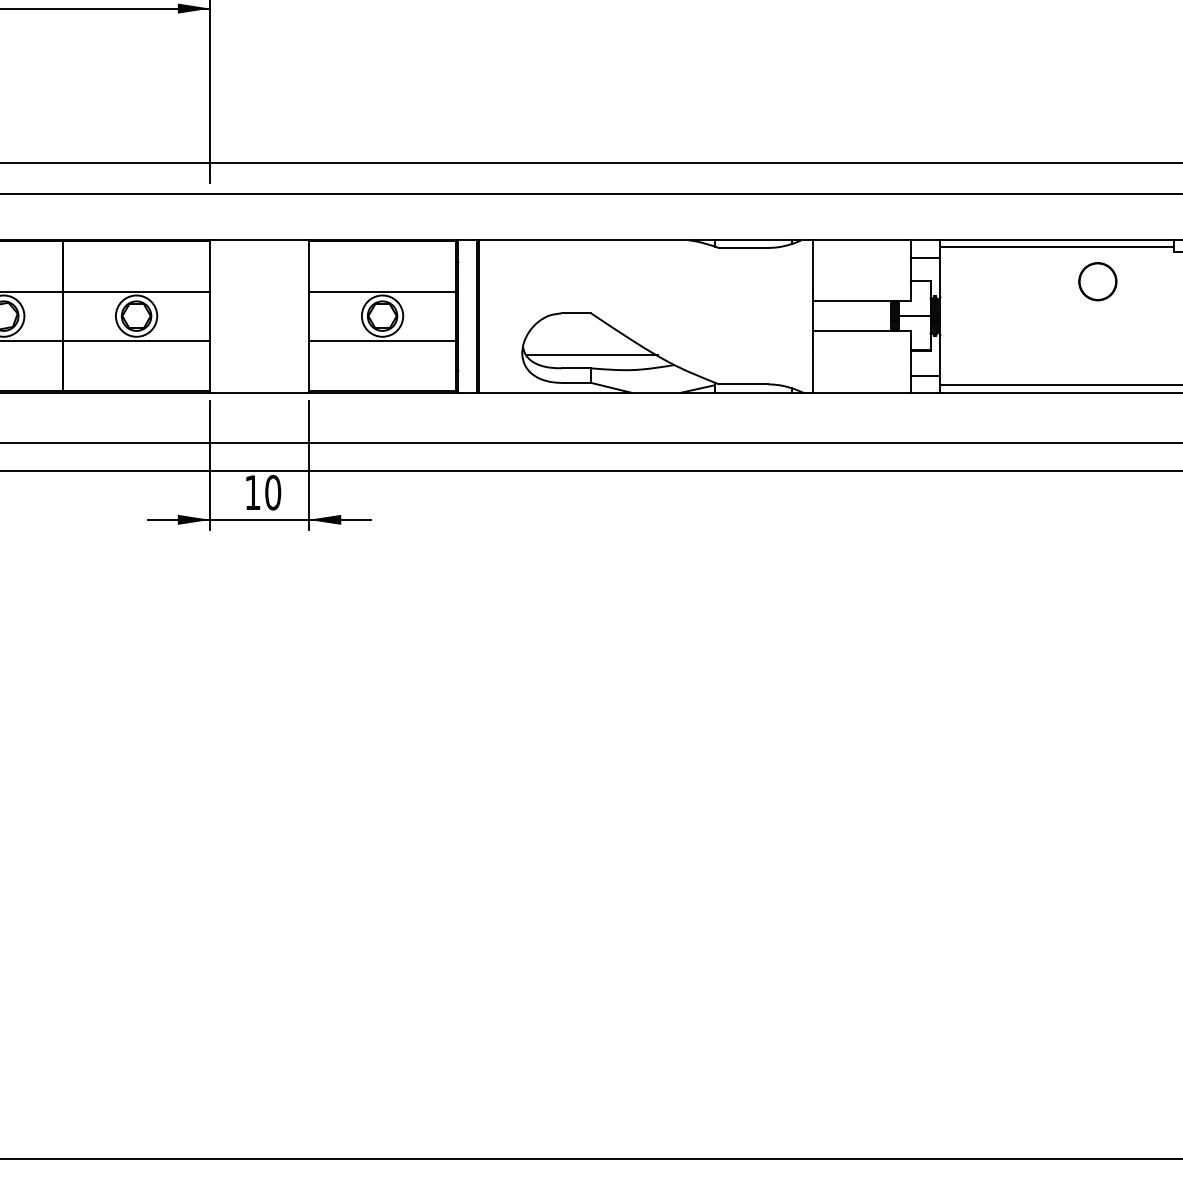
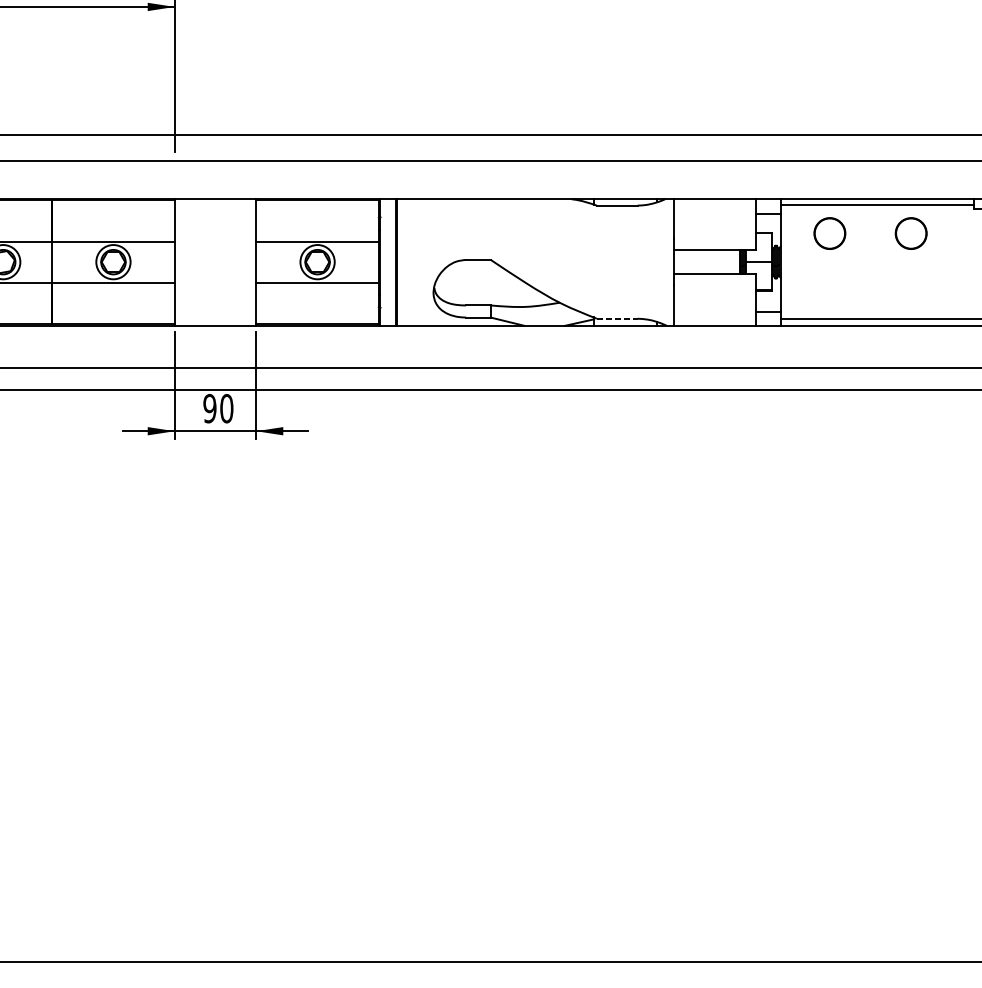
circle: (999, 281) -> (829, 233), added
line: (591, 355) -> (491, 294), removed
line: (743, 384) -> (617, 318), solid -> dashed
text: (252, 492) -> (209, 408), 10 -> 90

